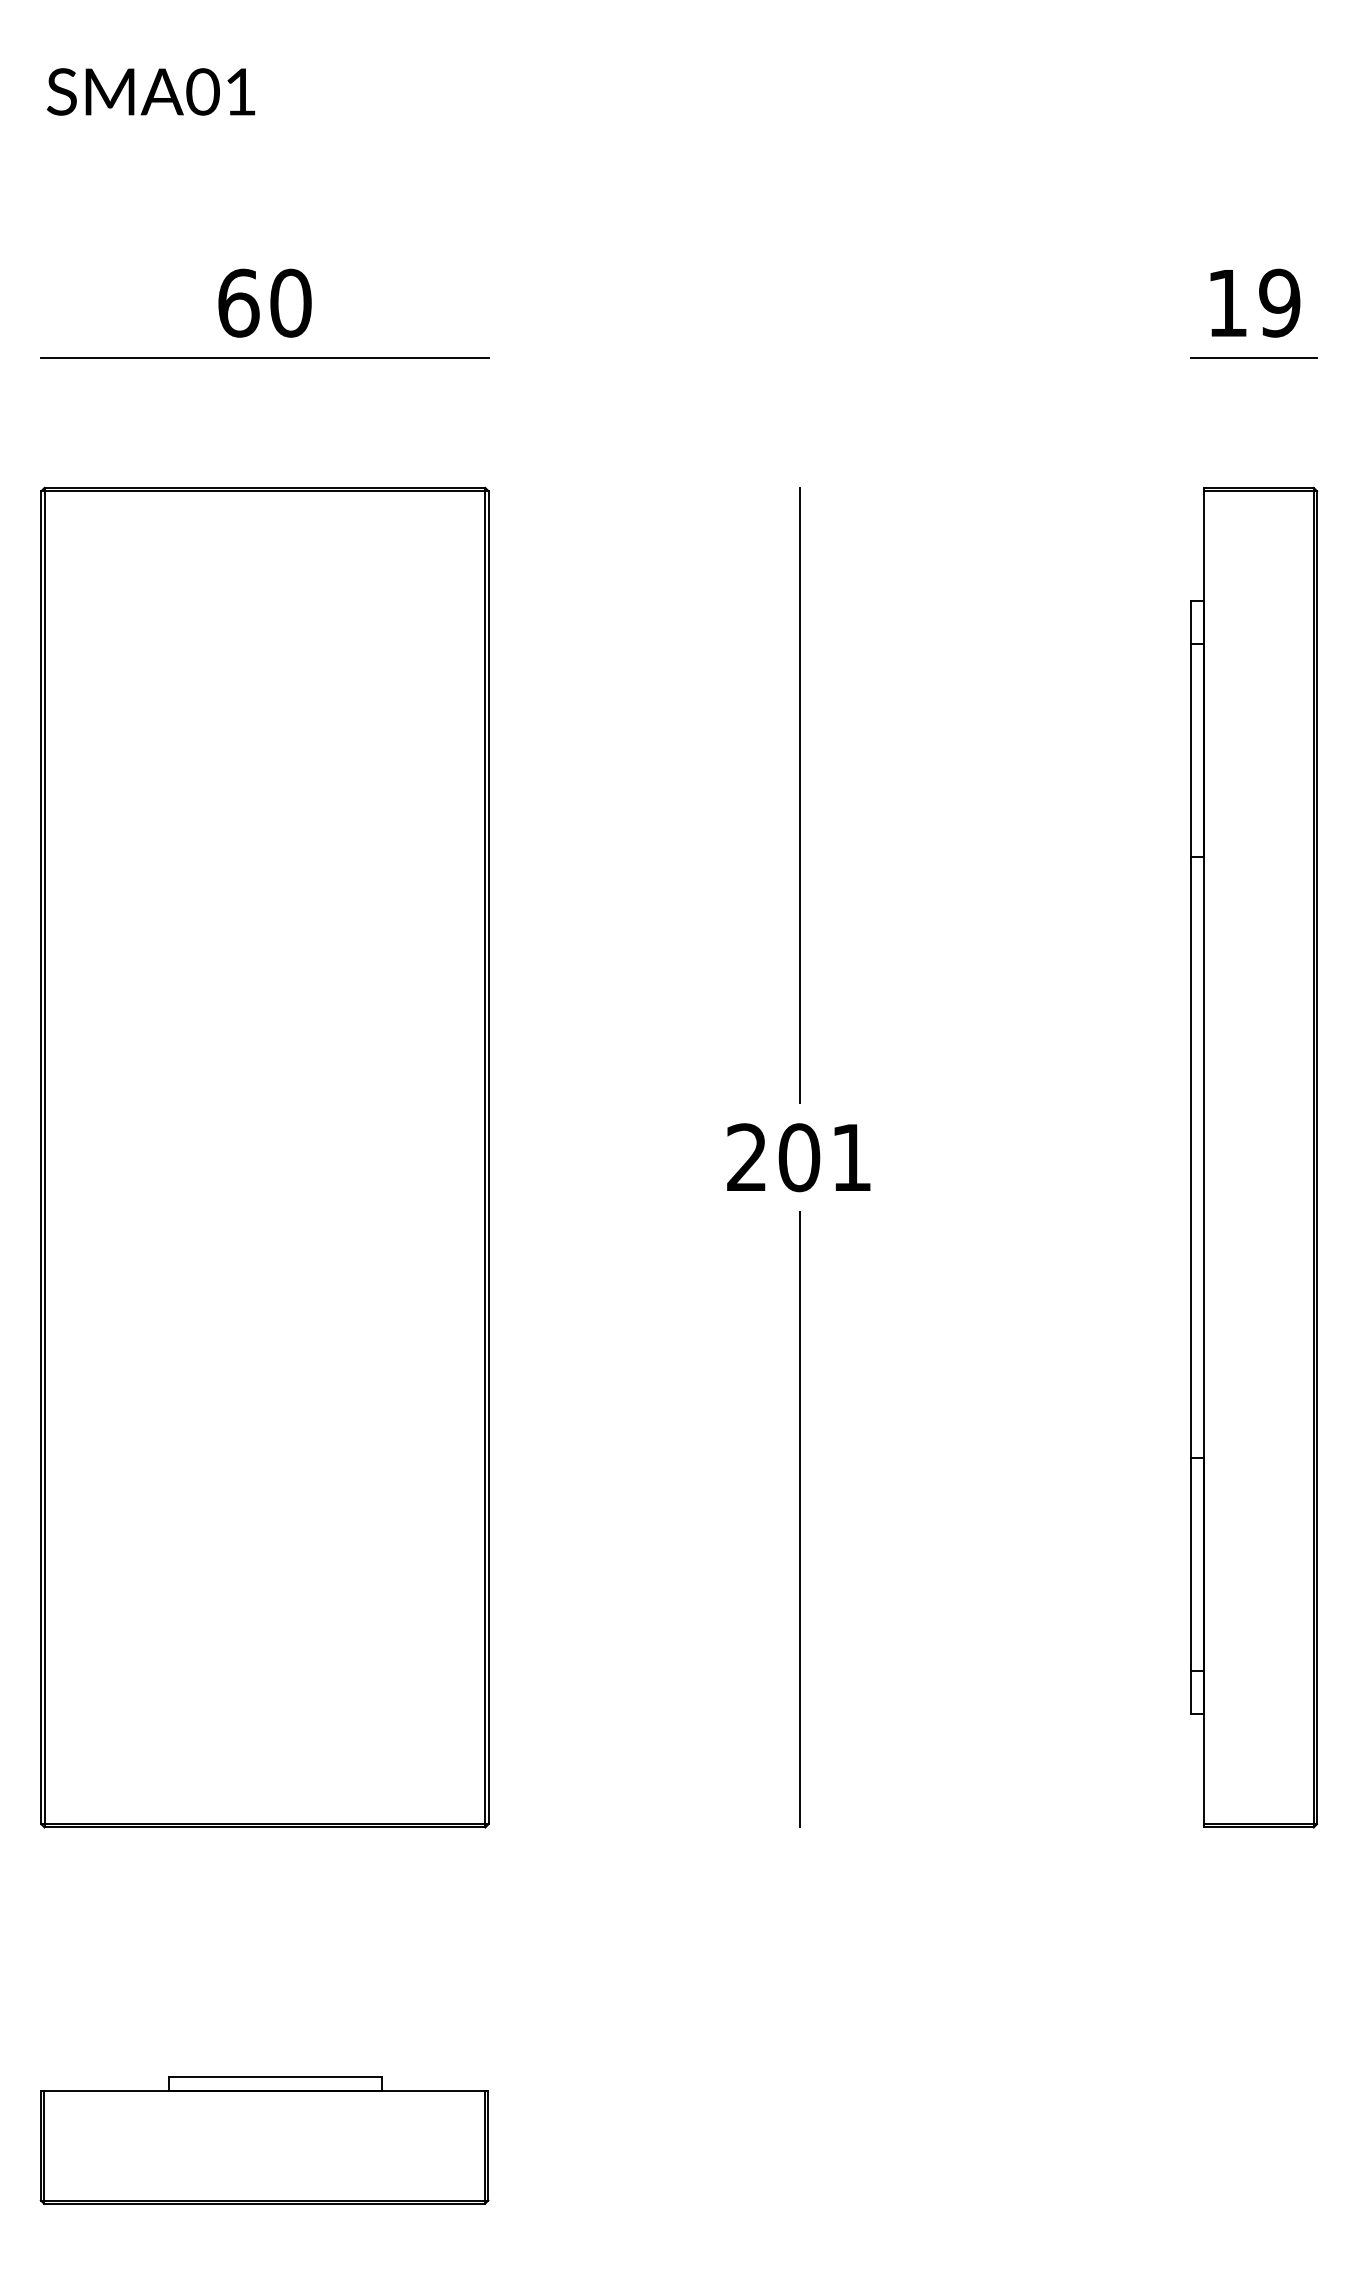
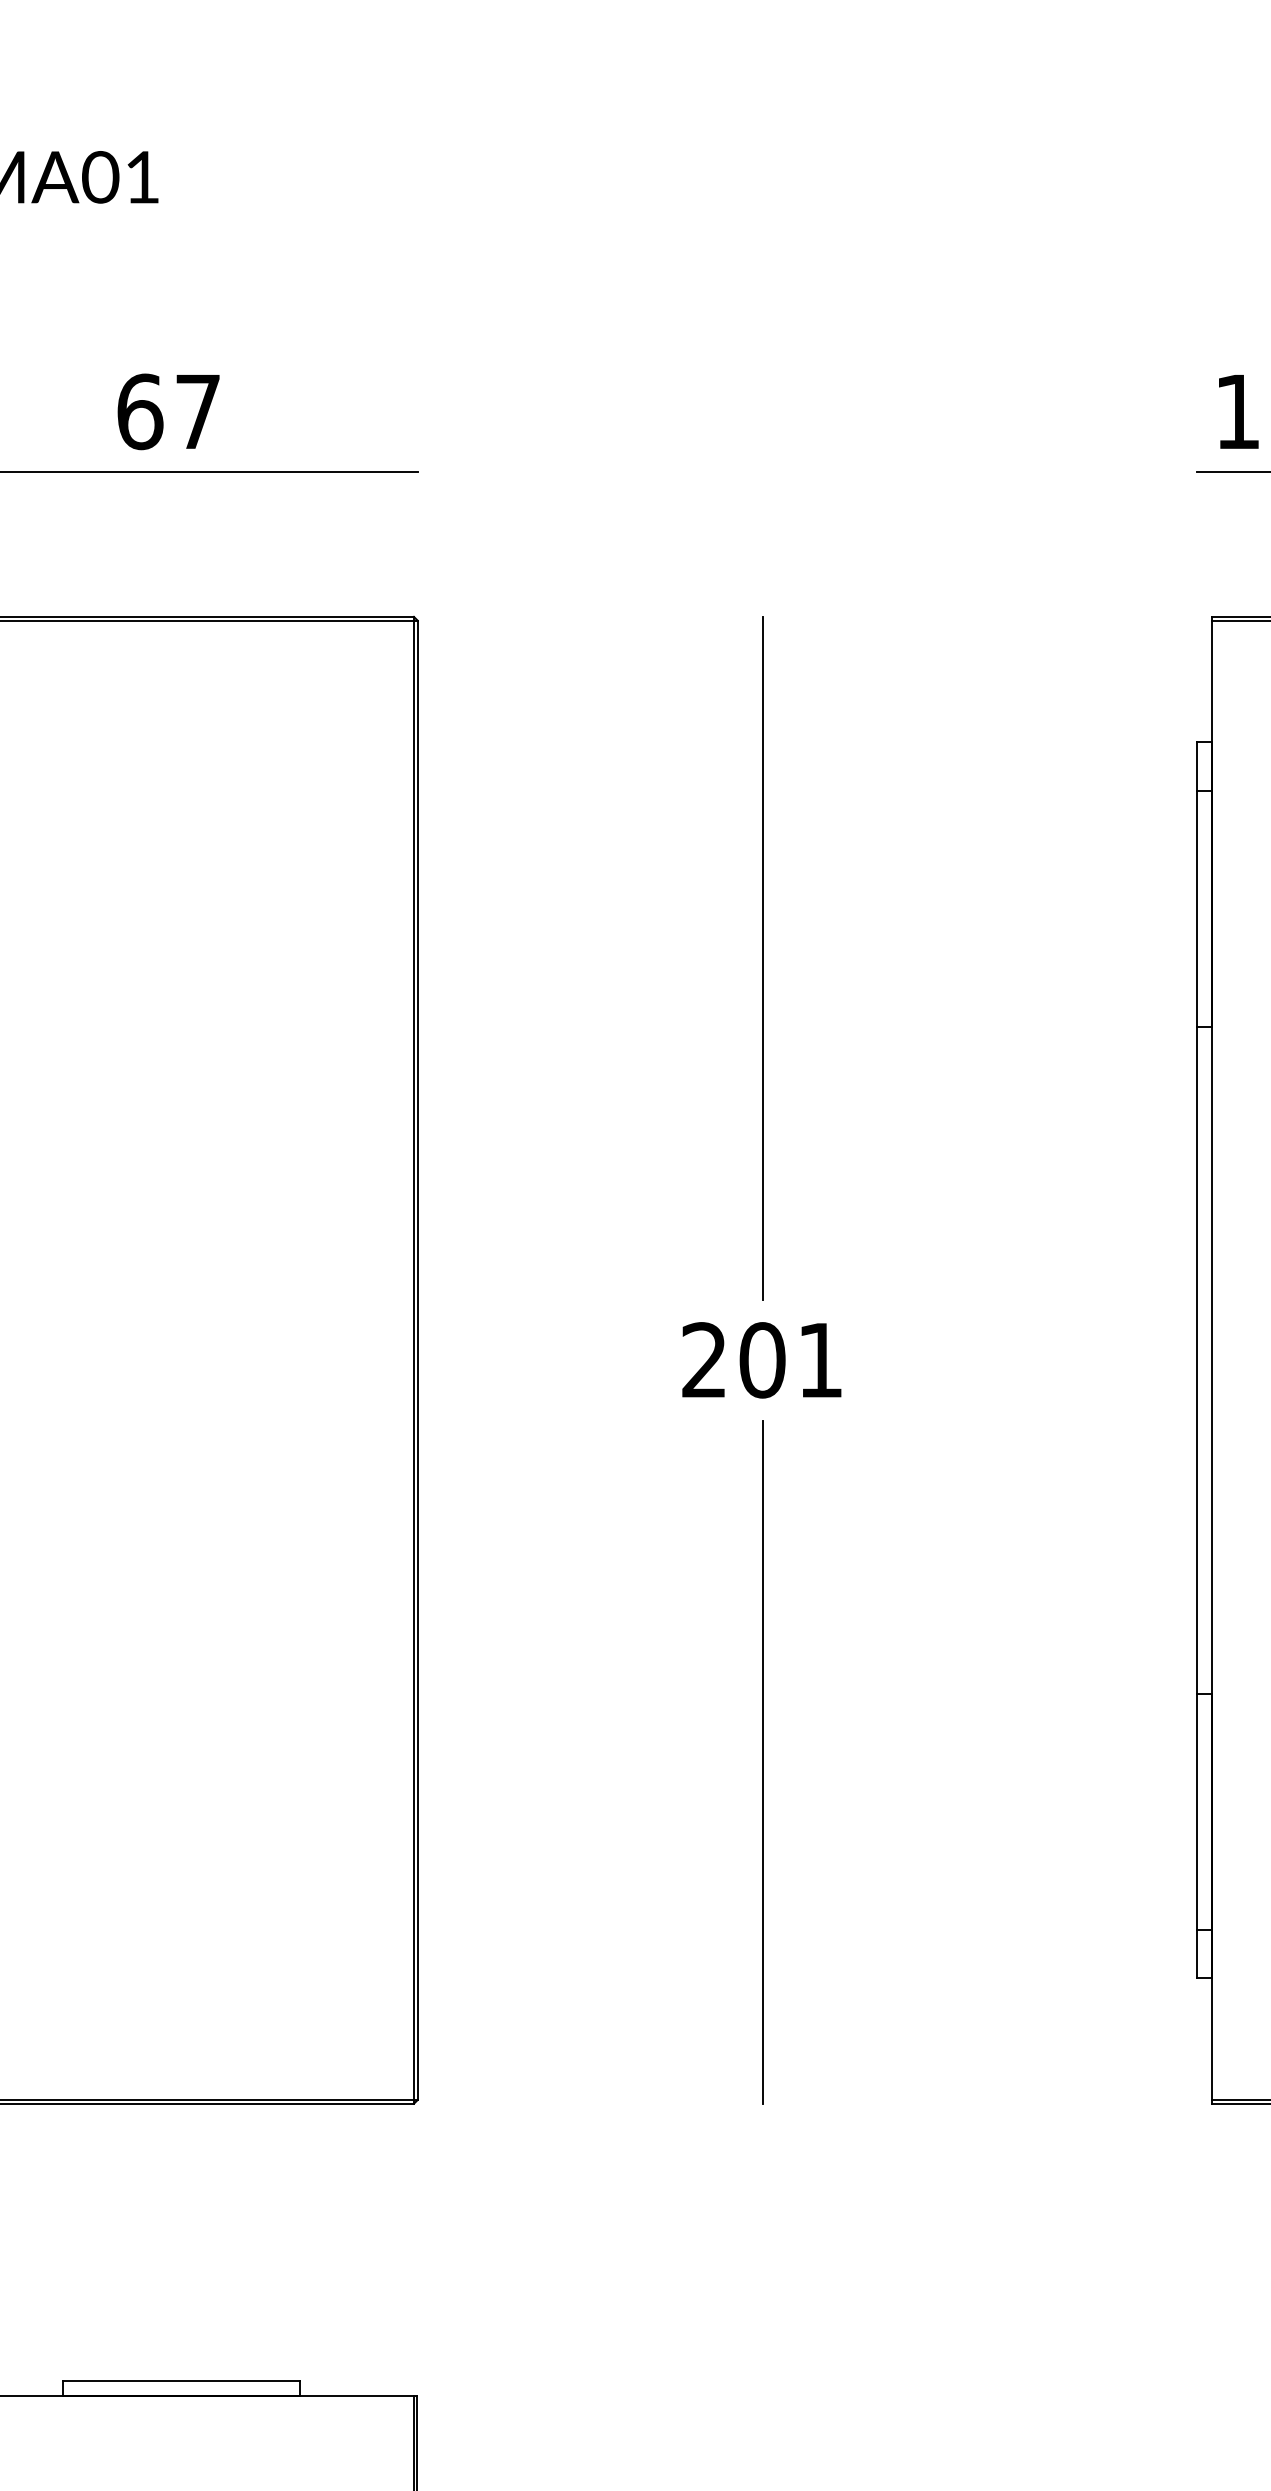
text: (290, 302) -> (197, 411), 60 -> 67

